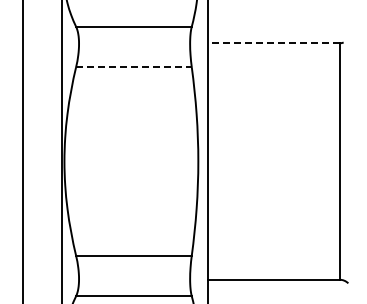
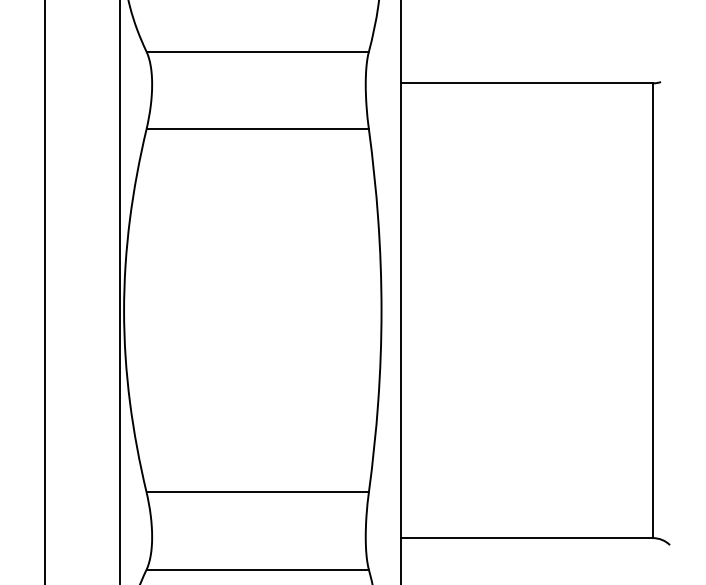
line: (274, 43) -> (527, 83), dashed -> solid
line: (133, 67) -> (256, 130), dashed -> solid

